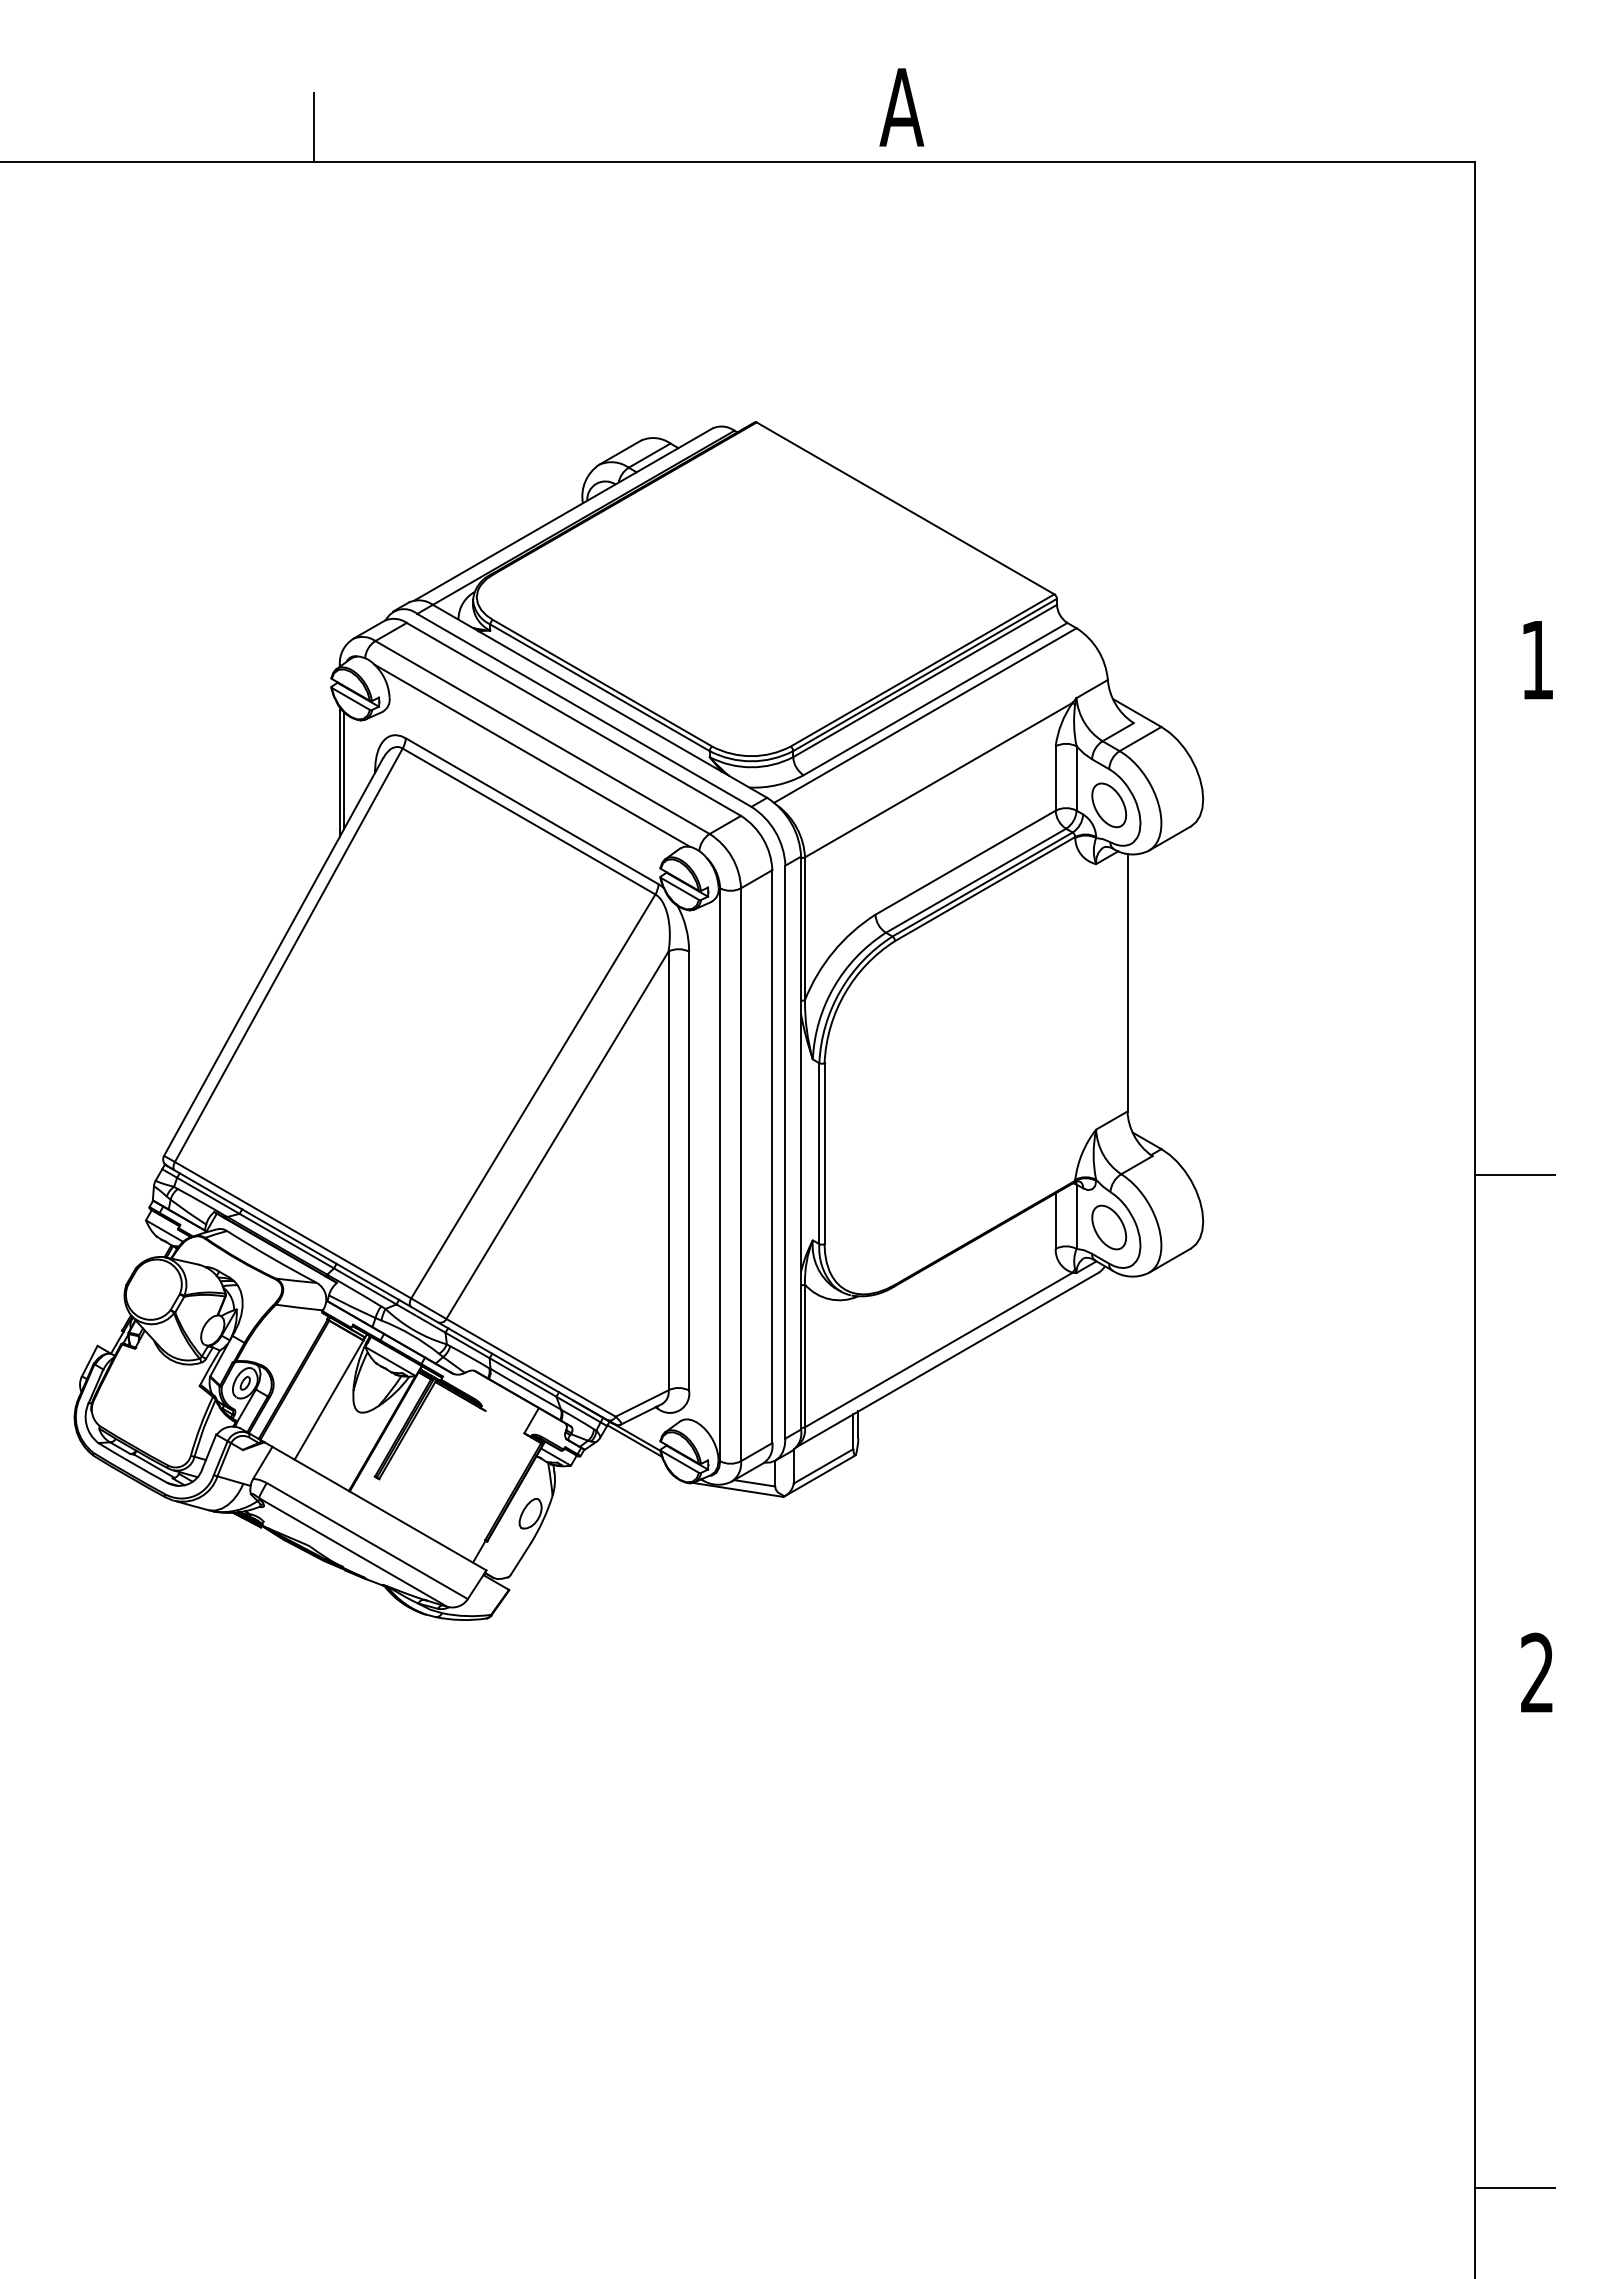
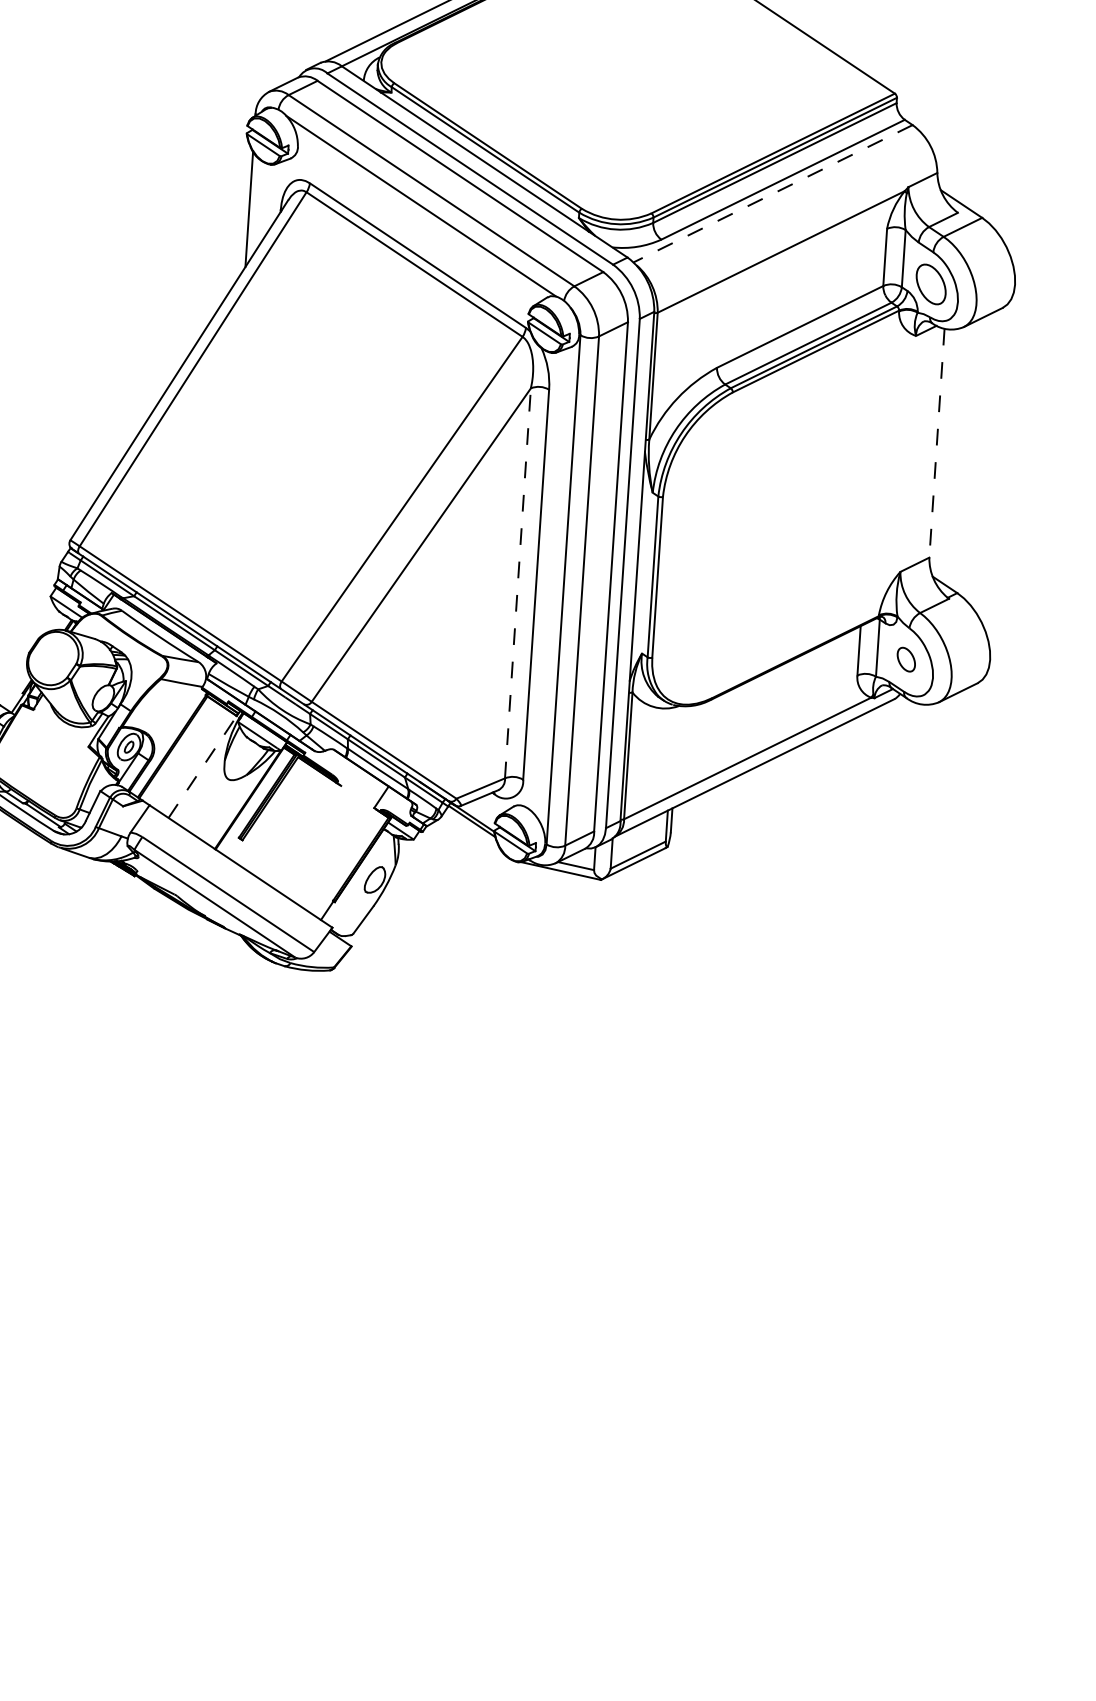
line: (925, 715) -> (773, 193), solid -> dashed
line: (344, 770) -> (253, 208), removed
line: (1127, 982) -> (936, 442), solid -> dashed
line: (668, 1170) -> (517, 582), solid -> dashed
part: (1109, 1227) -> (906, 659), size x0.6
line: (329, 1400) -> (203, 767), solid -> dashed

